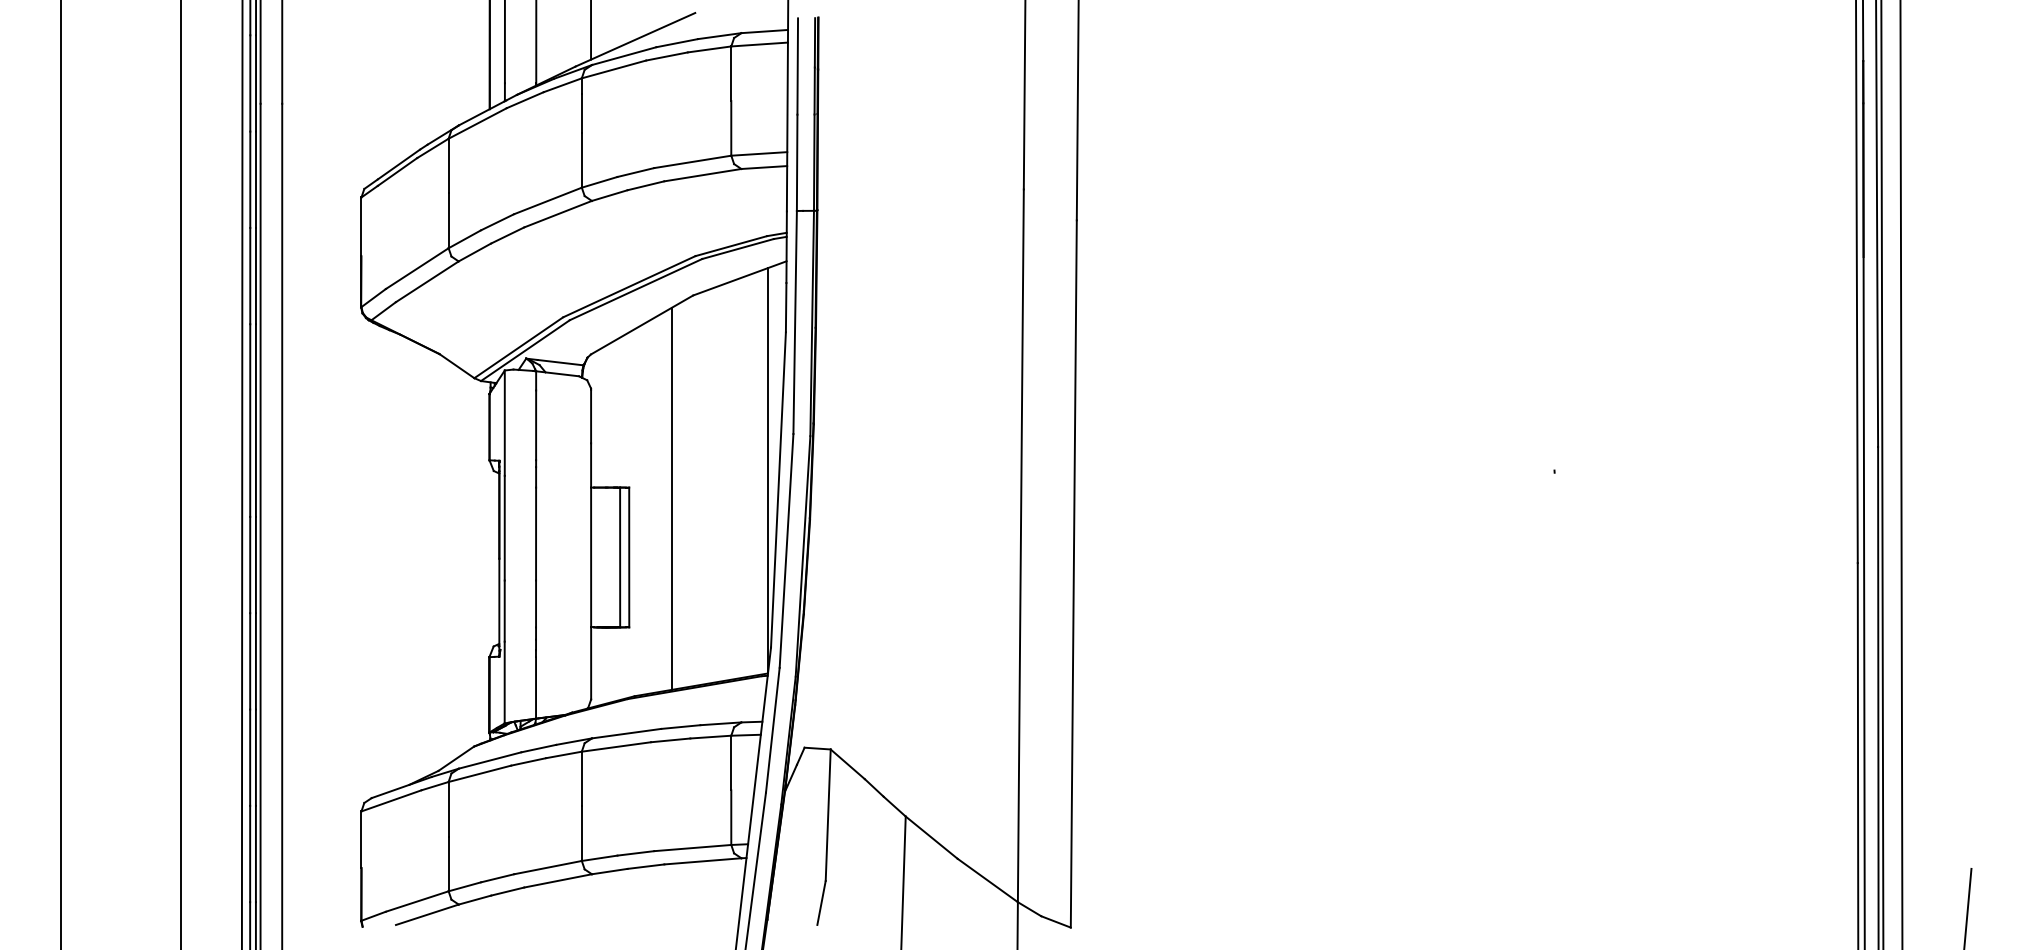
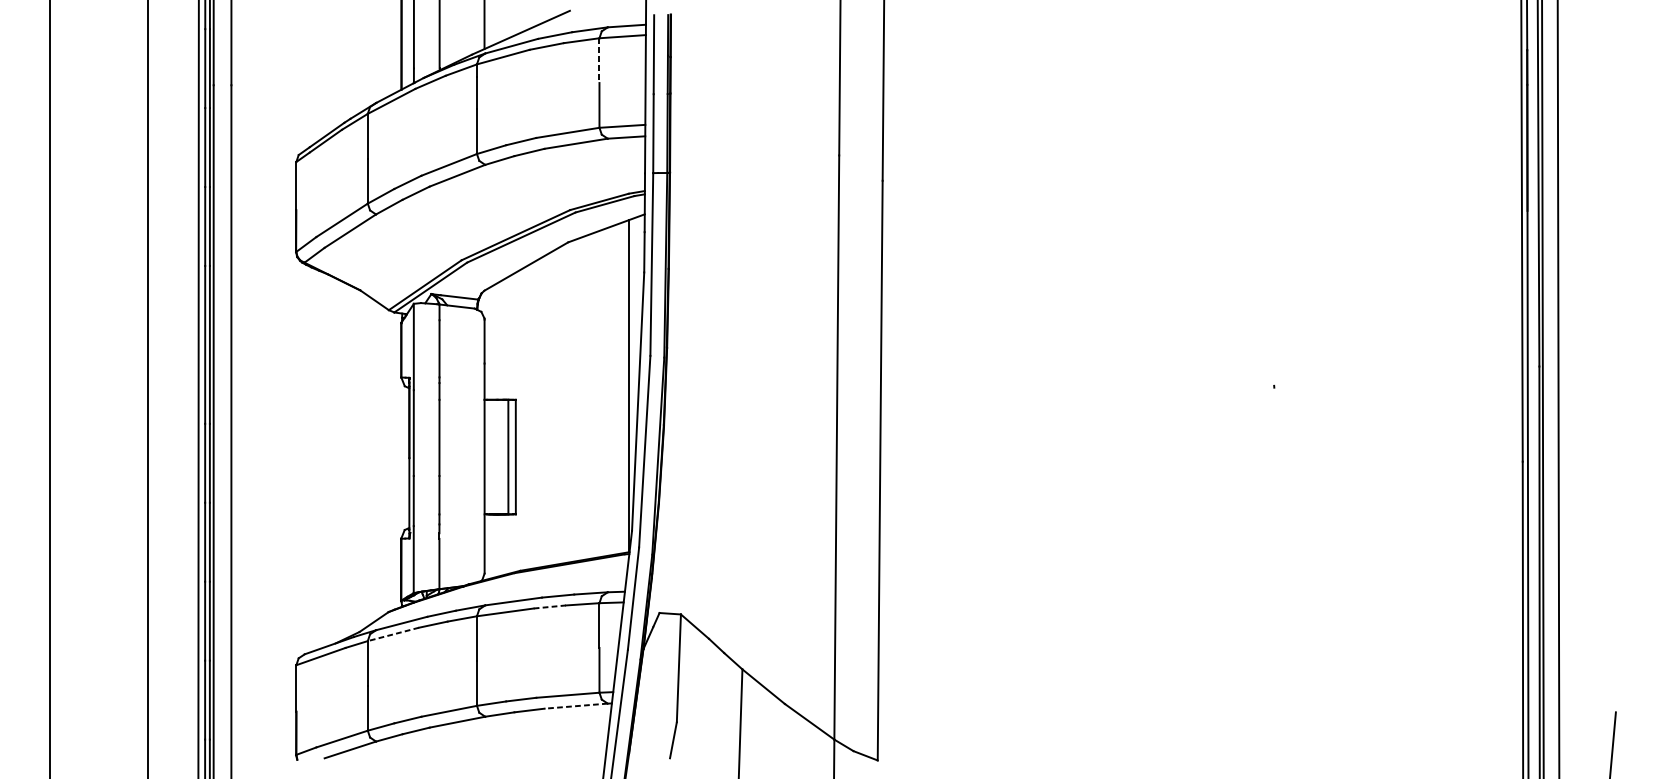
line: (731, 74) -> (599, 61), solid -> dashed
line: (671, 498) -> (550, 408), removed
line: (670, 740) -> (549, 607), solid -> dashed
line: (479, 773) -> (393, 634), solid -> dashed
line: (702, 861) -> (575, 706), solid -> dashed

